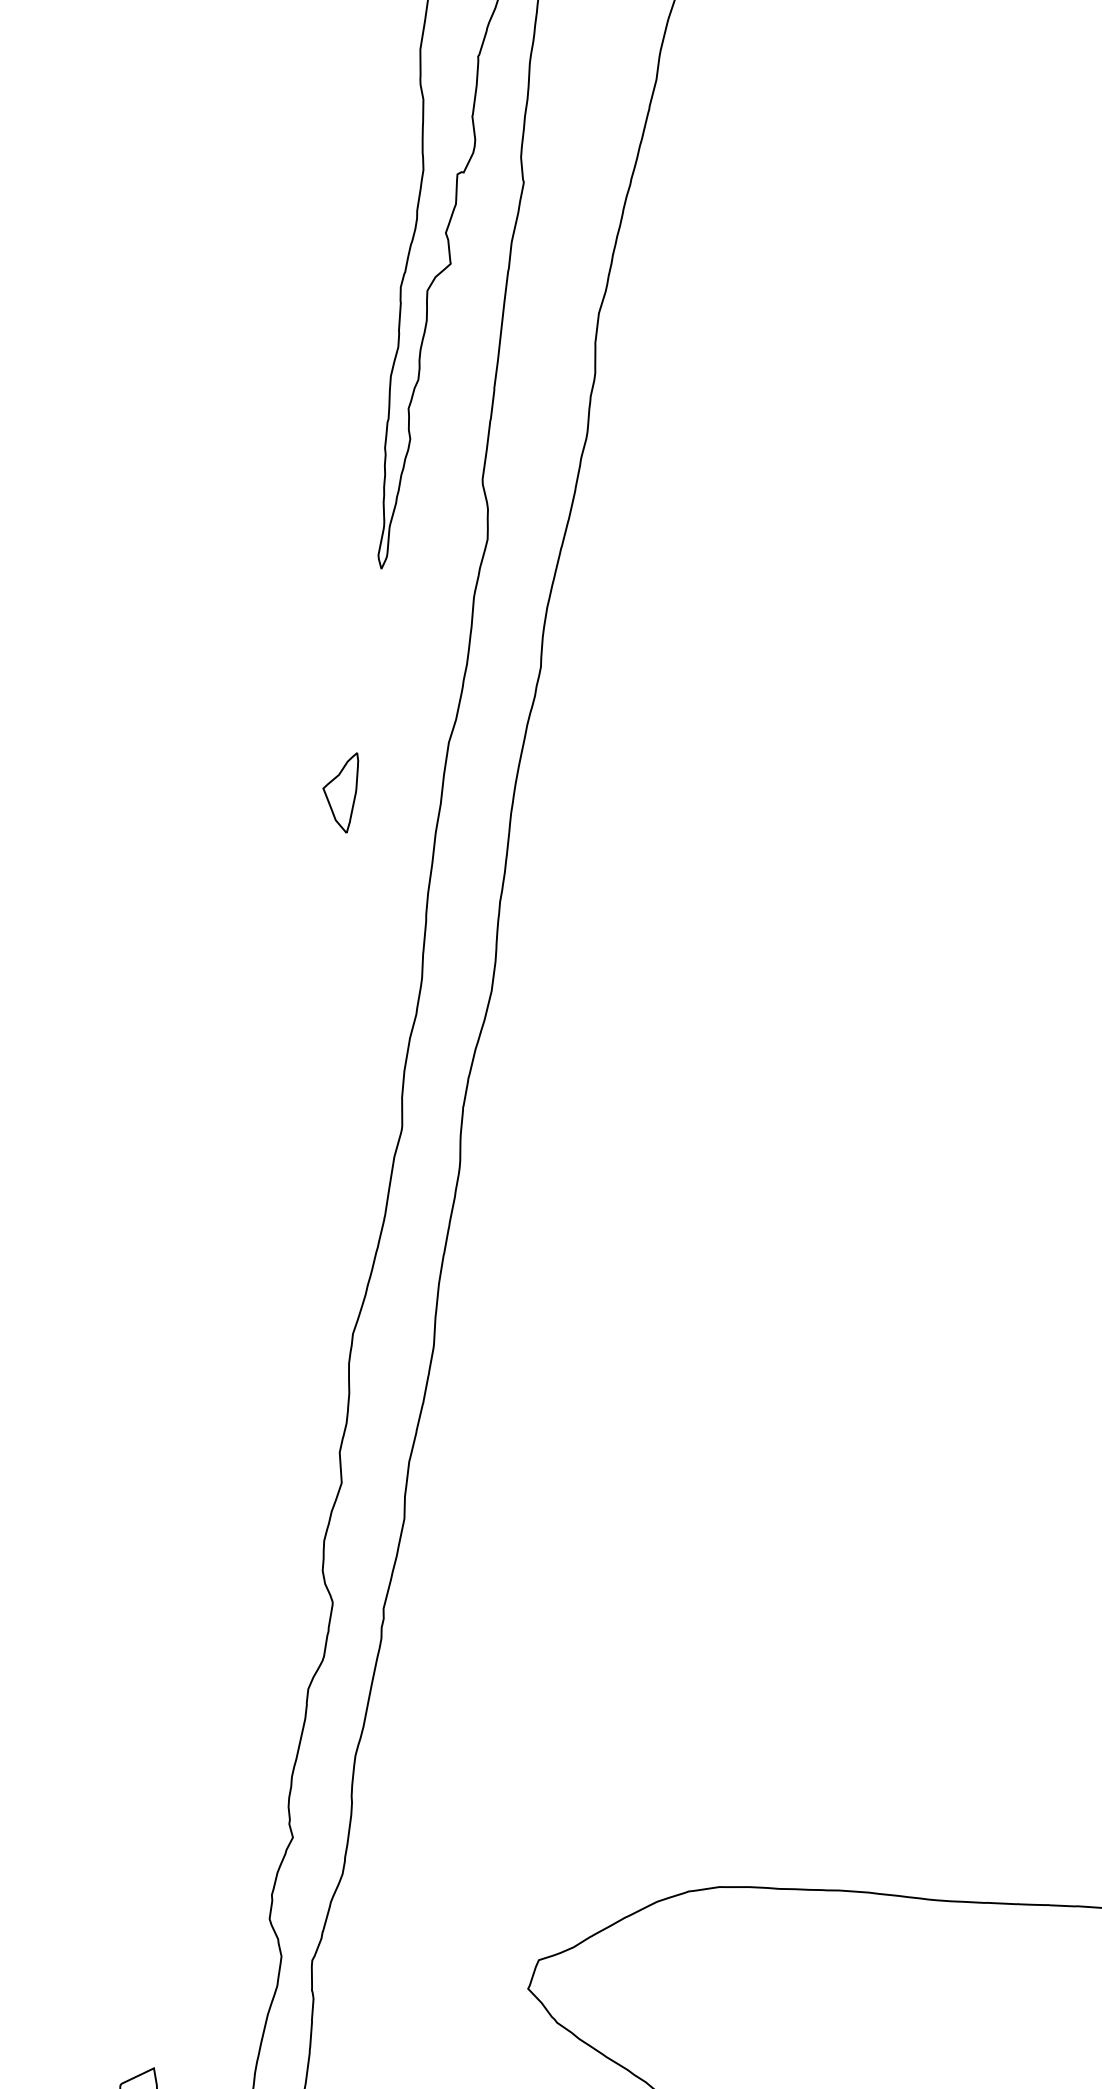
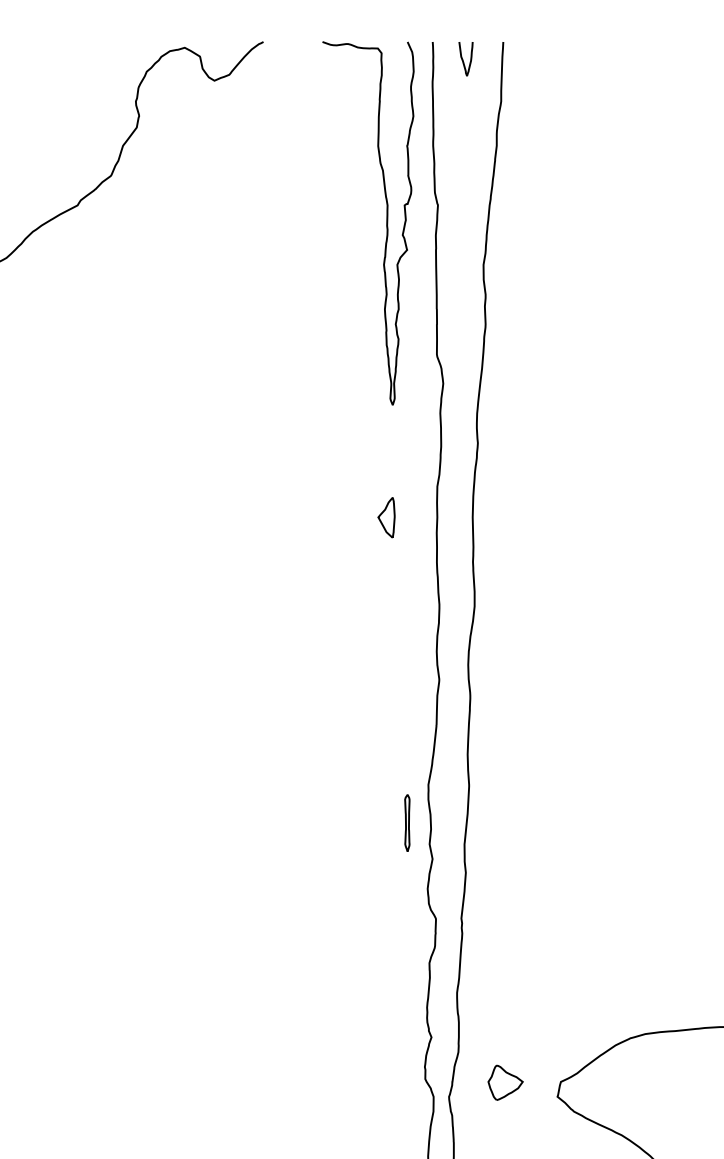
part: (301, 1403) -> (407, 822), added
part: (428, 1946) -> (505, 1082), added

